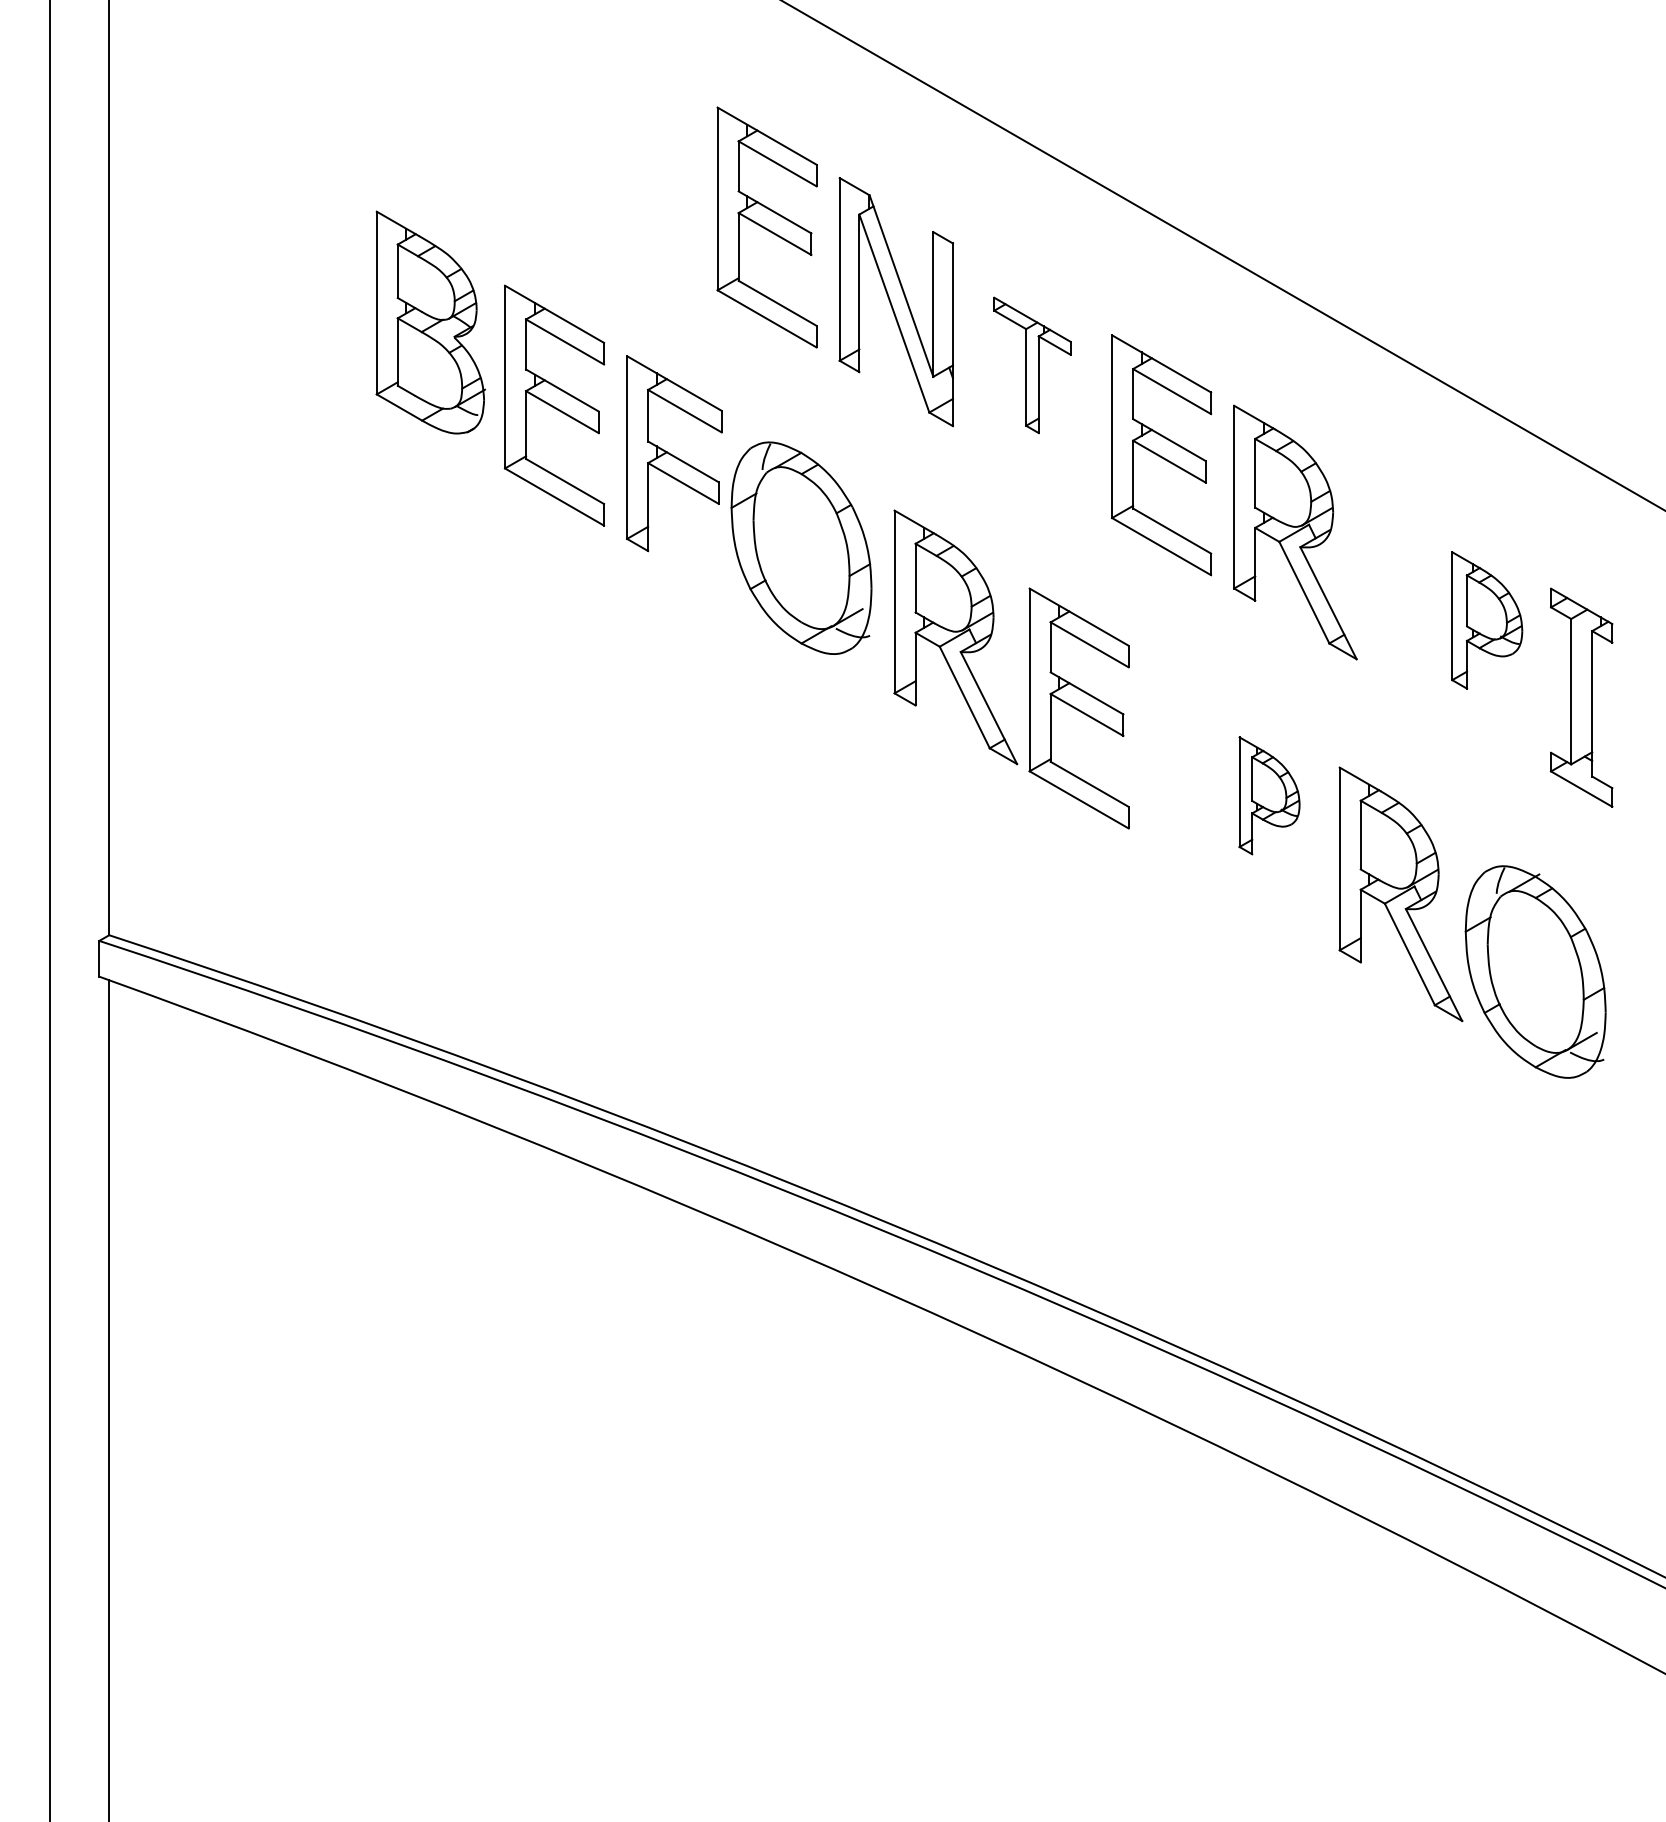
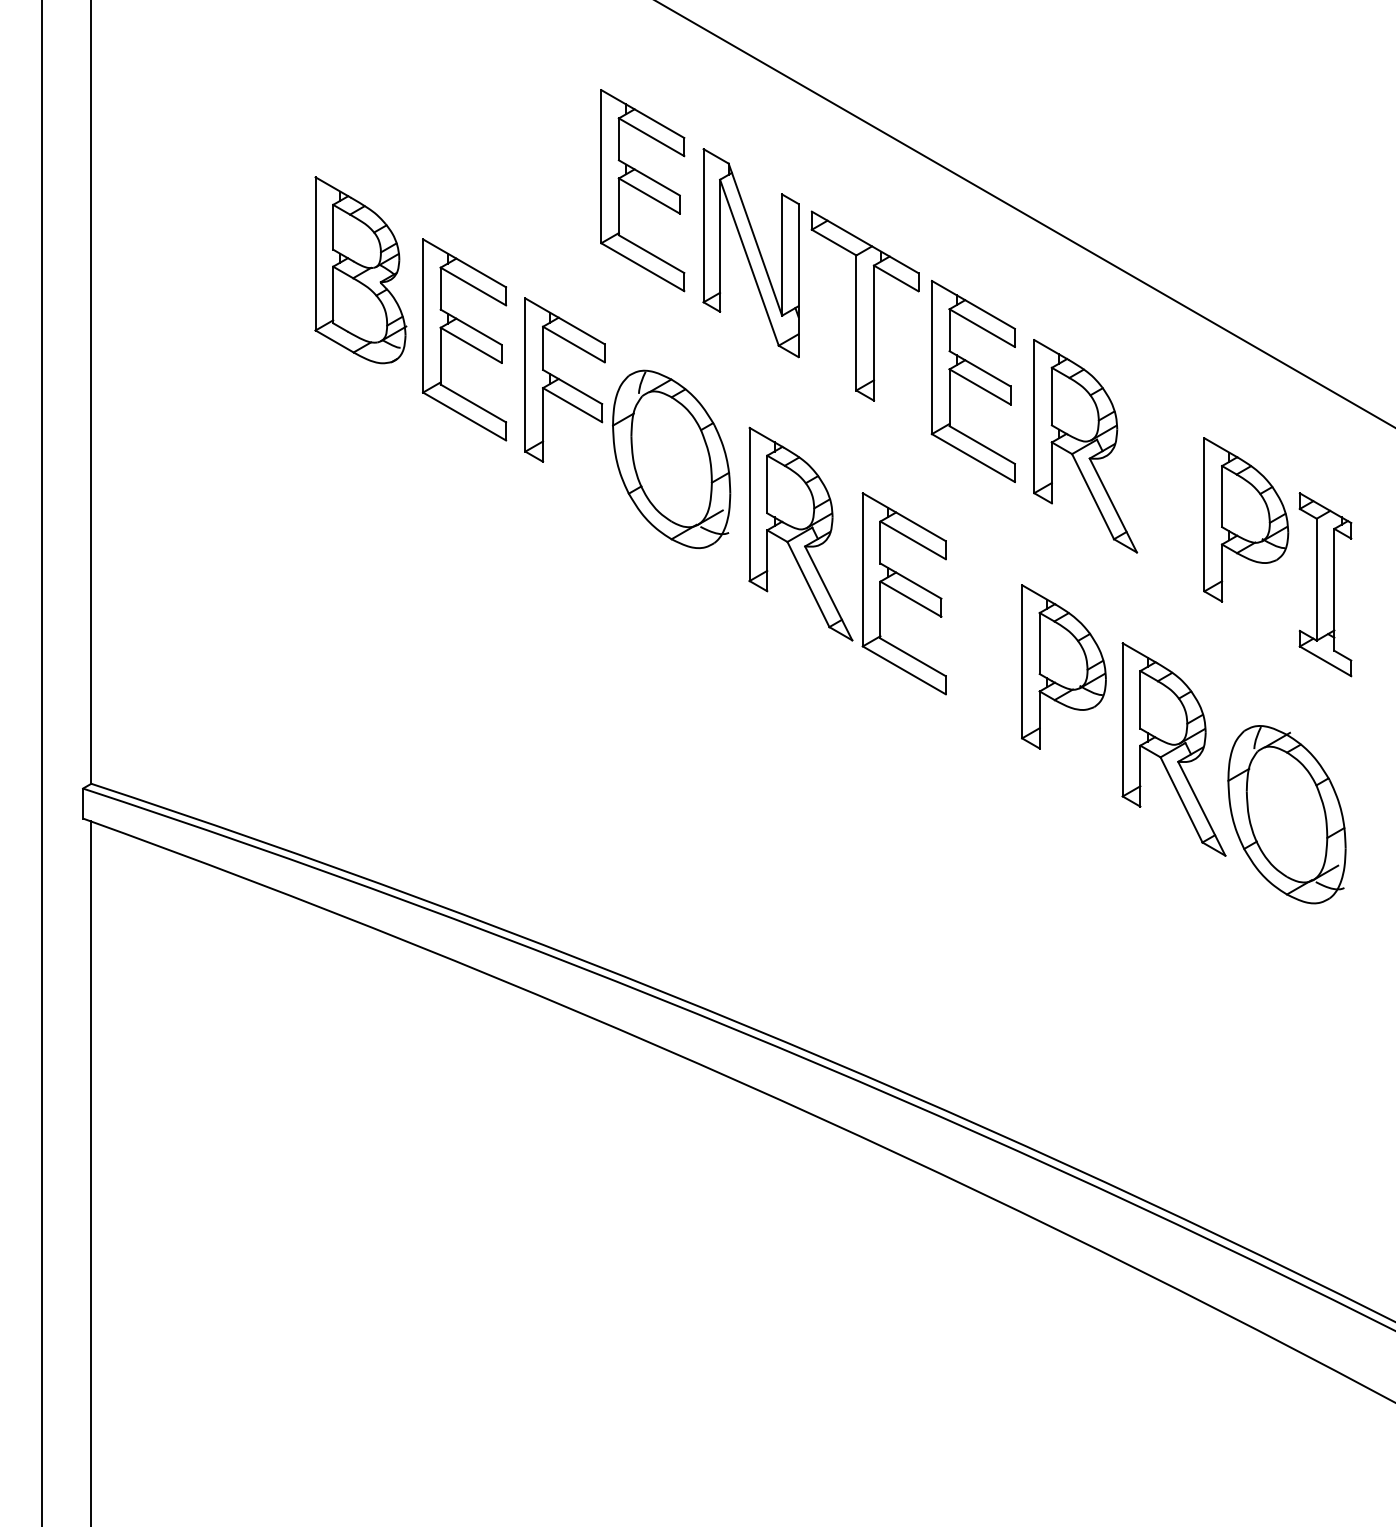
part: (1032, 365) -> (865, 306), size x1.67
part: (1487, 620) -> (1246, 520), size x1.43
part: (1269, 795) -> (1063, 666), size x1.67

